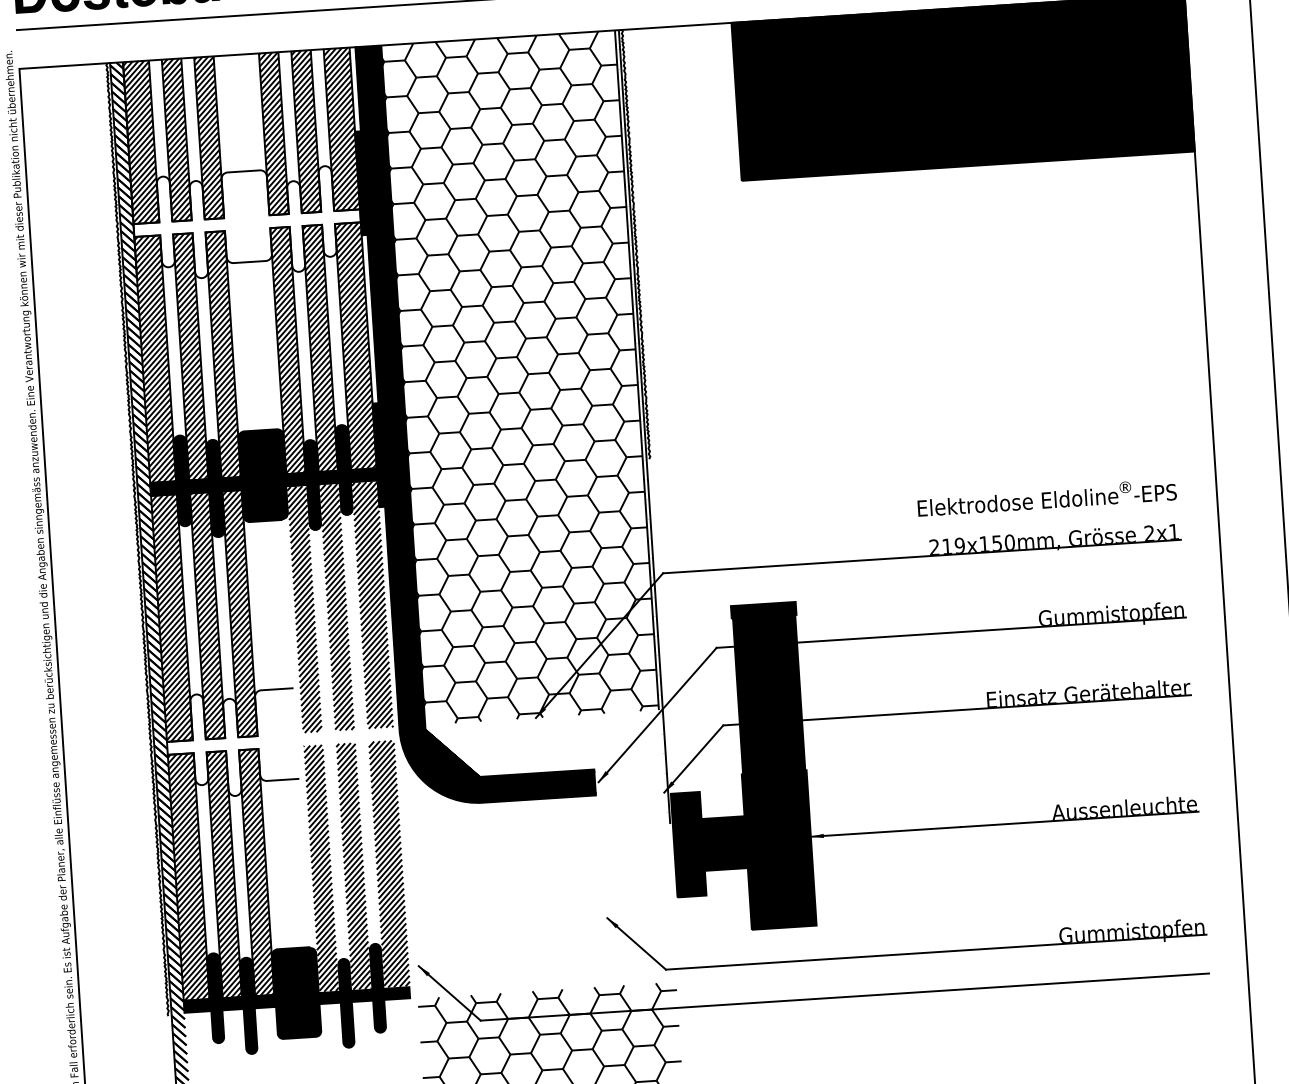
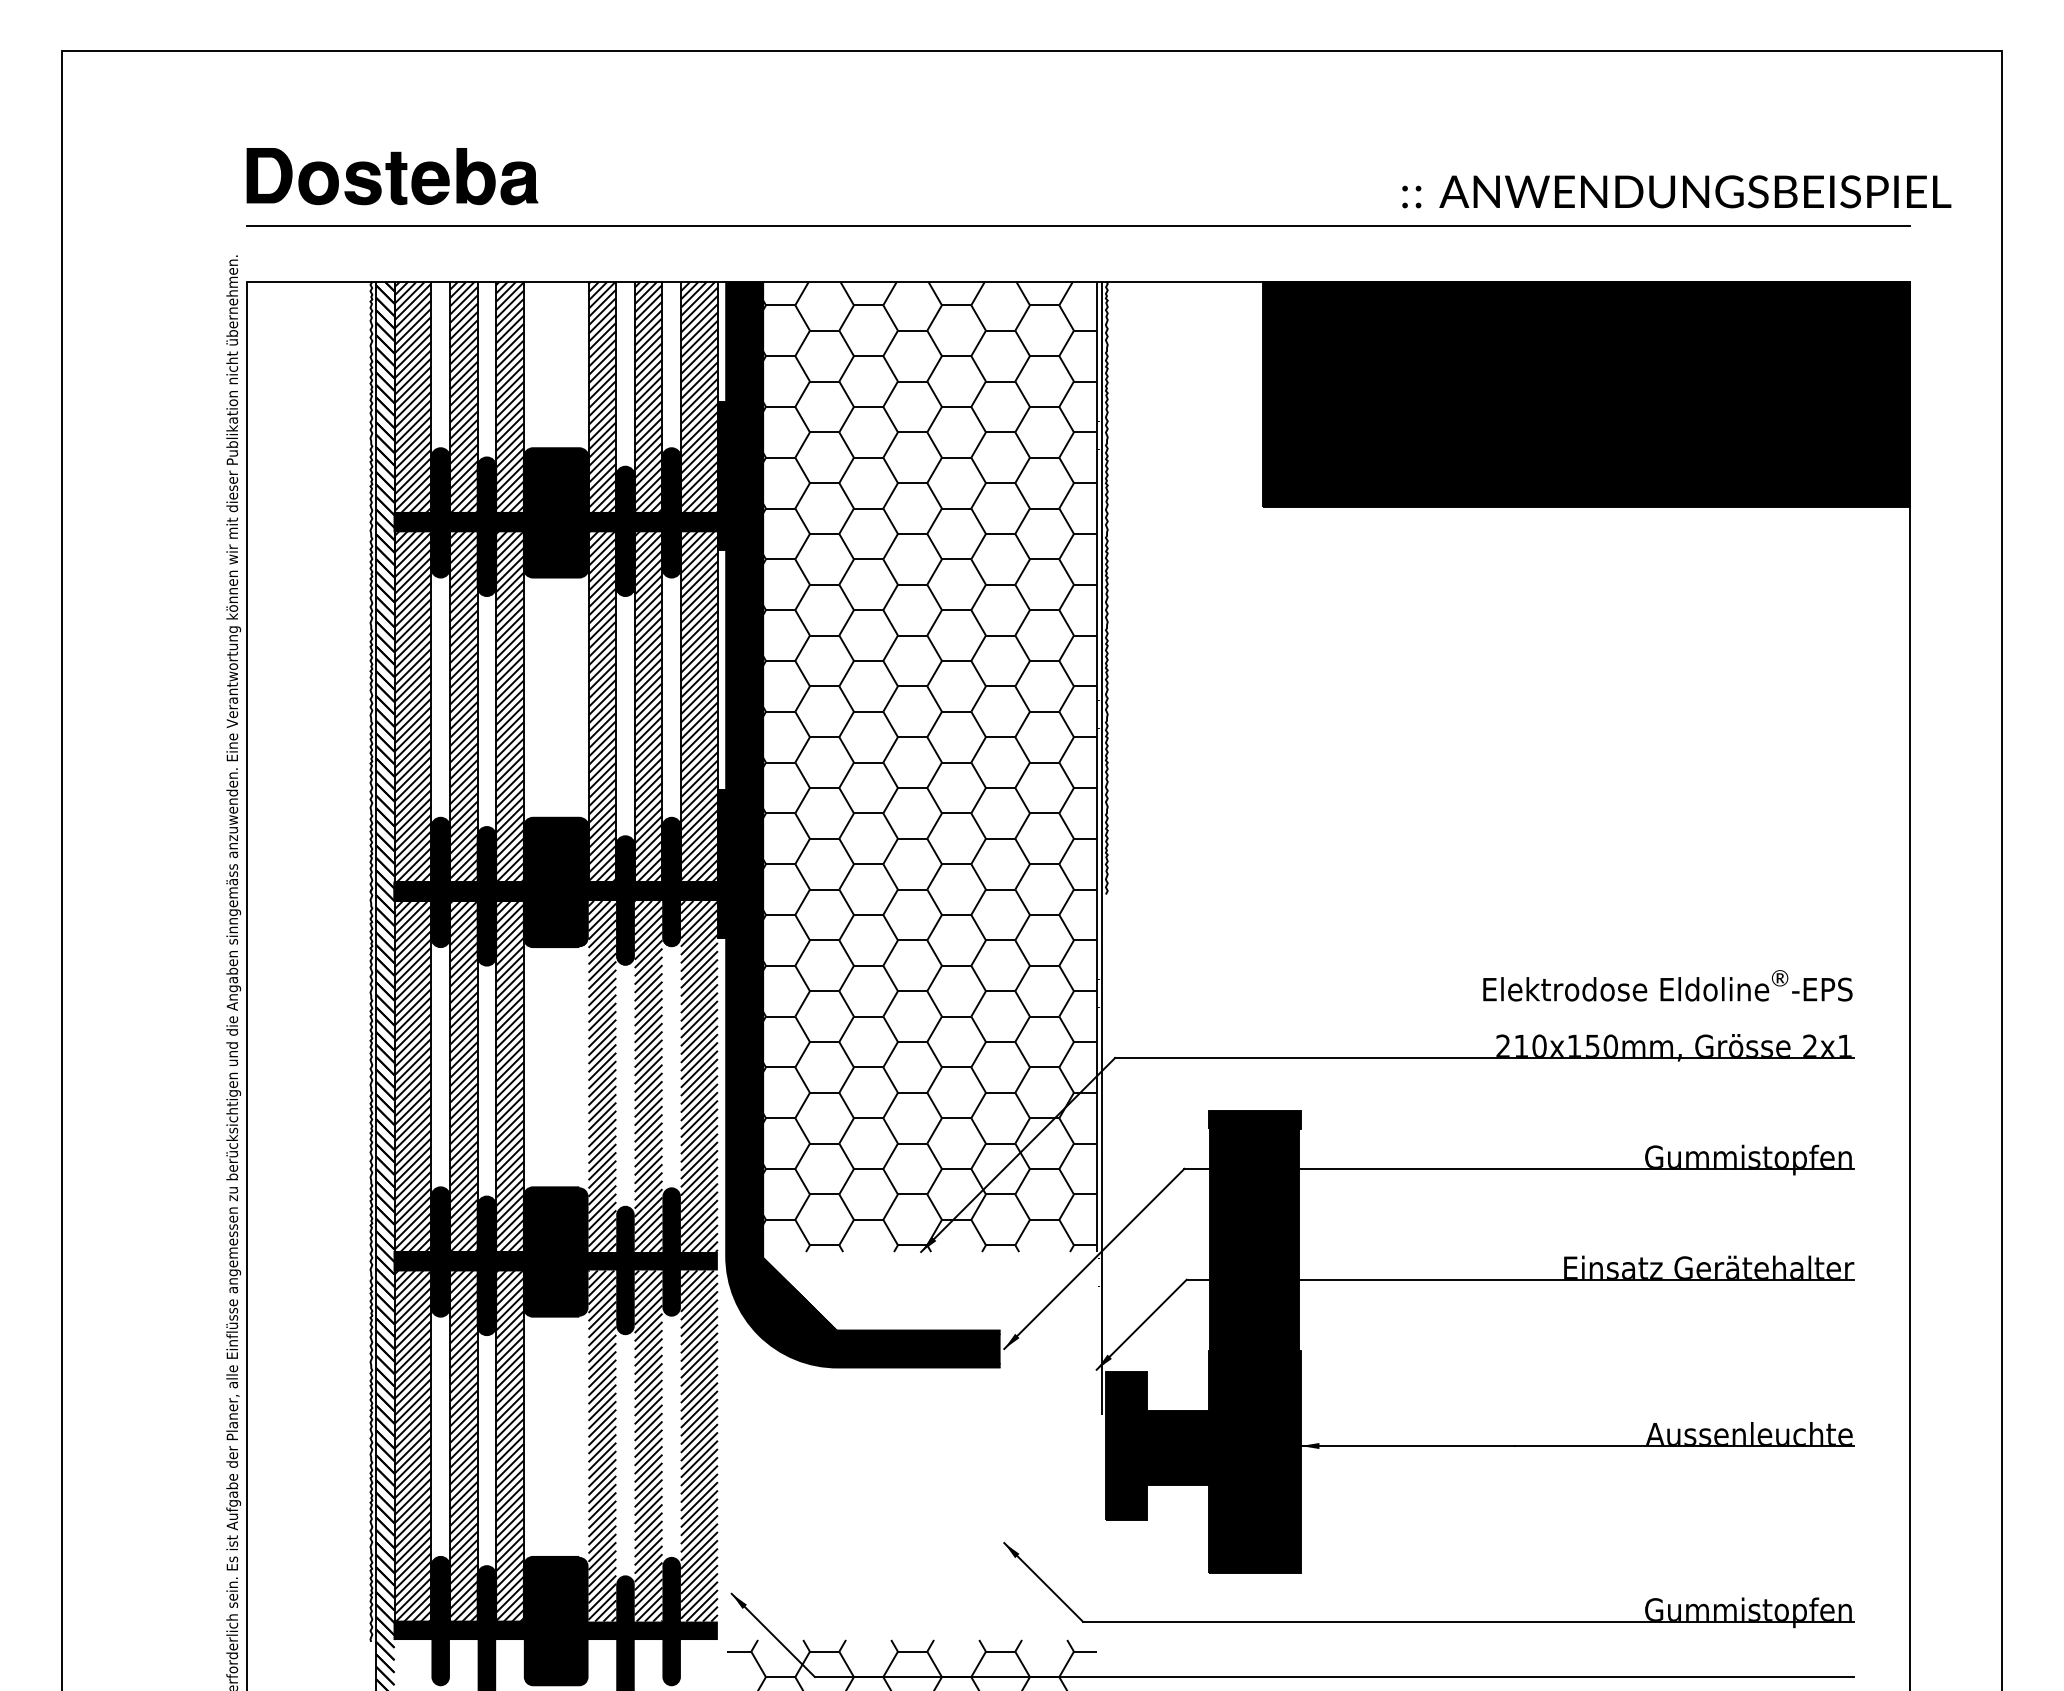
fill: (246, 223) -> (555, 522), added
text: (959, 545) -> (1539, 1045), 219x150mm, -> 210x150mm,
fill: (280, 741) -> (555, 1261), added

